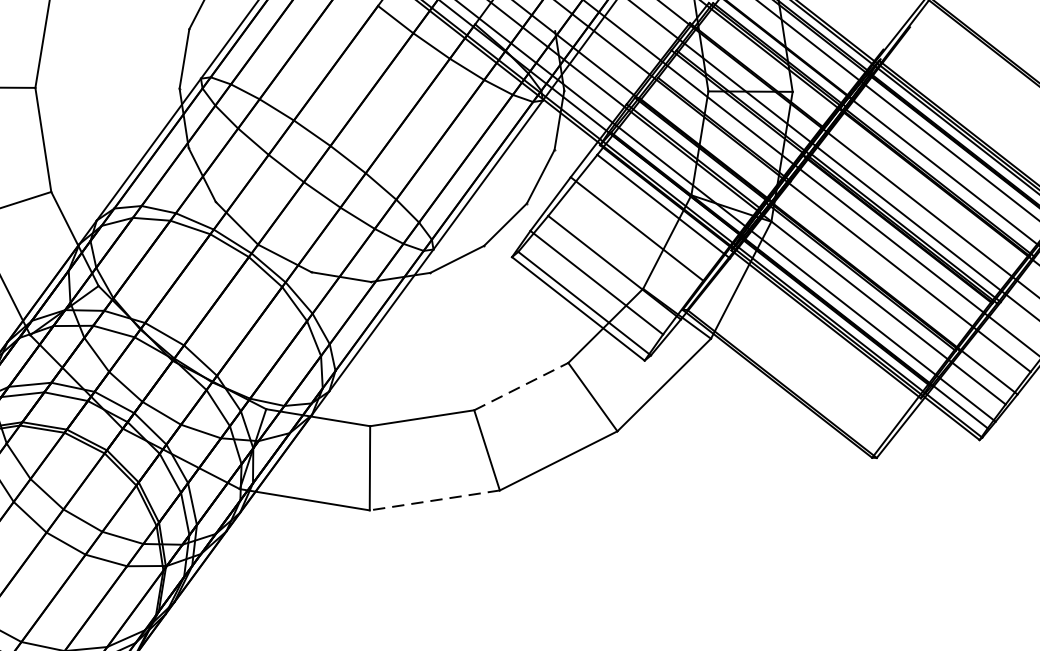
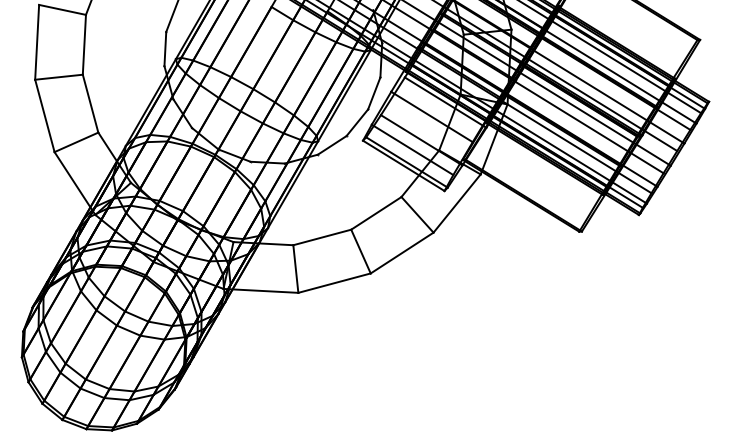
line: (521, 386) -> (376, 213), dashed -> solid
line: (434, 501) -> (334, 283), dashed -> solid

